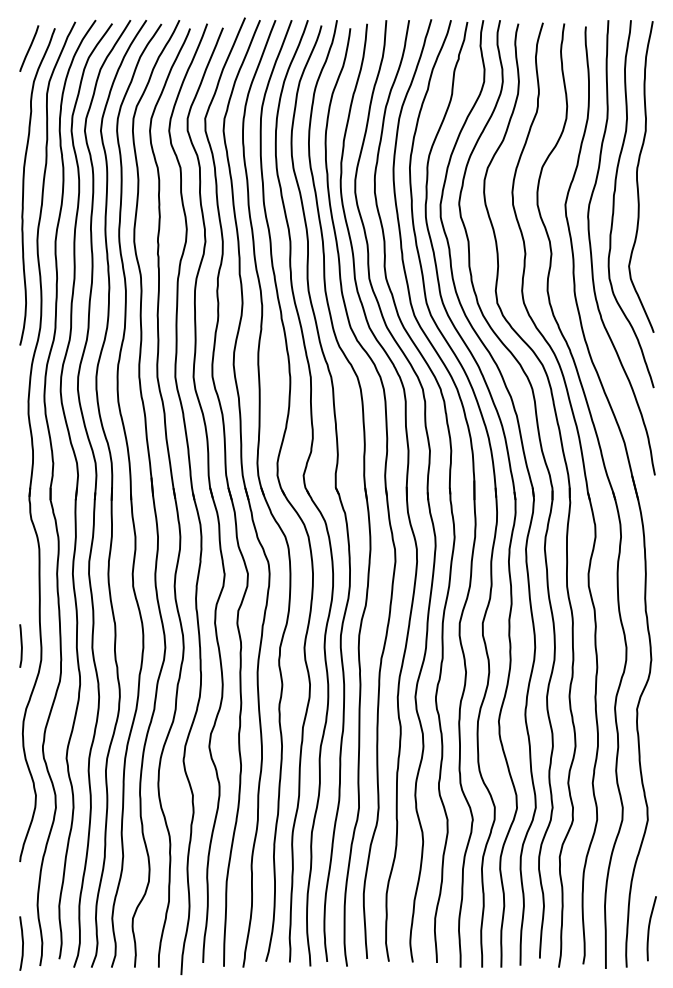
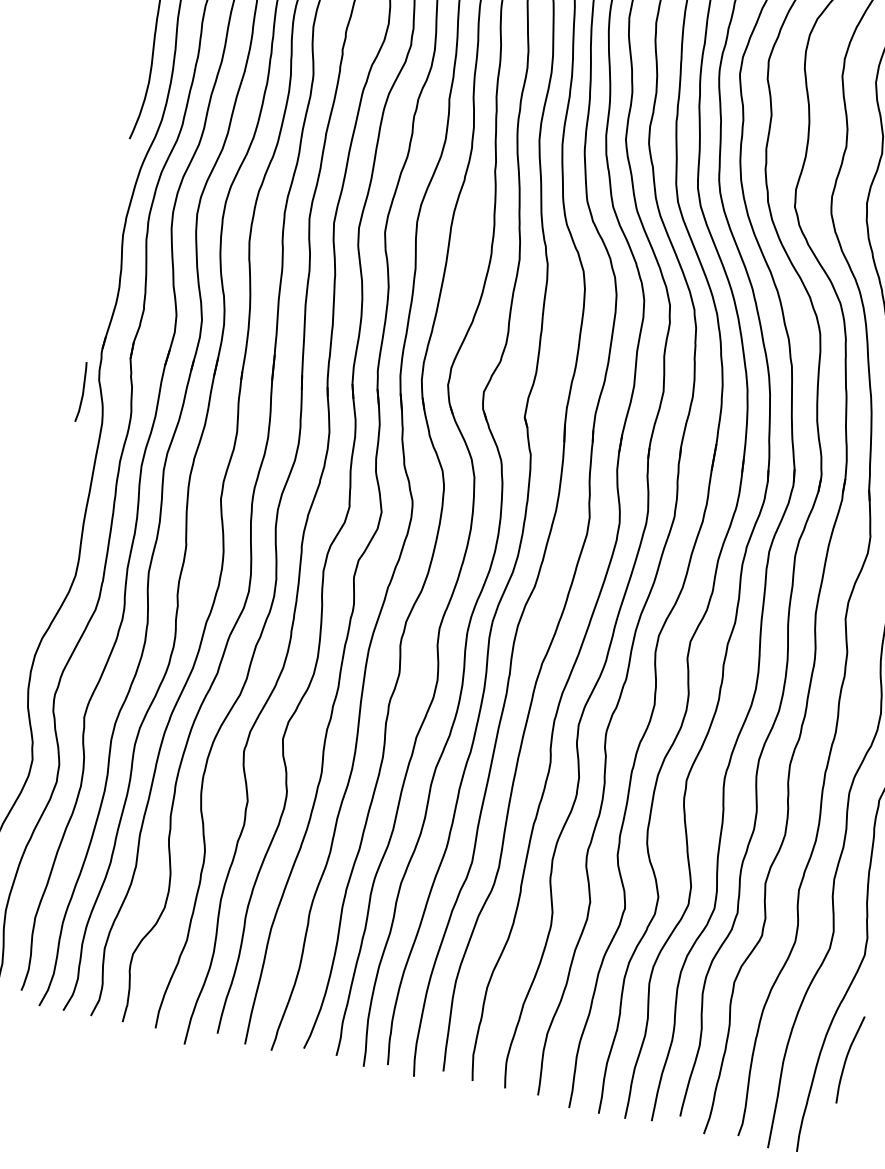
line: (20, 645) -> (81, 391), moved
curve: (649, 928) -> (847, 1059), moved

